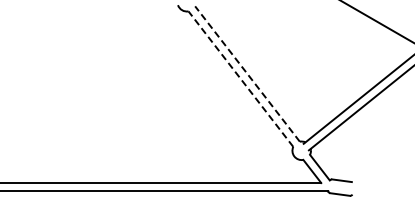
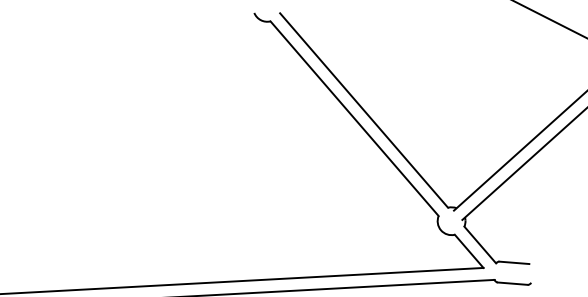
line: (247, 74) -> (364, 111), dashed -> solid
line: (240, 79) -> (354, 119), dashed -> solid

